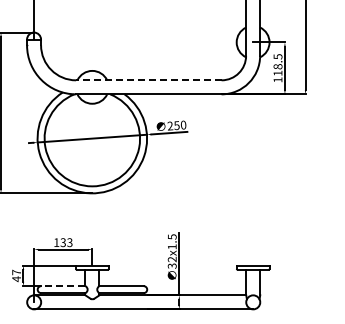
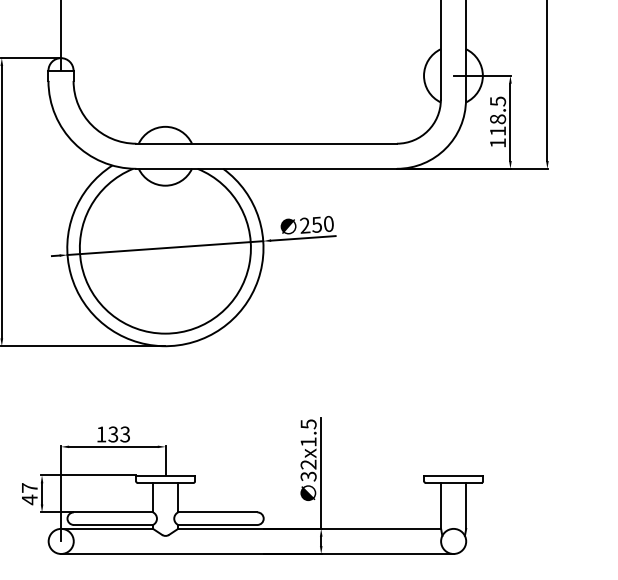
line: (148, 80) -> (266, 144), dashed -> solid
line: (62, 286) -> (111, 513), dashed -> solid

